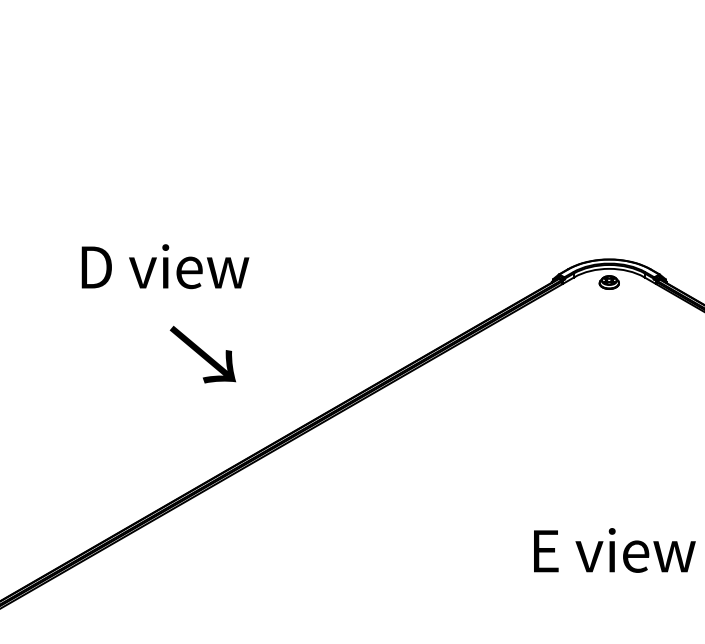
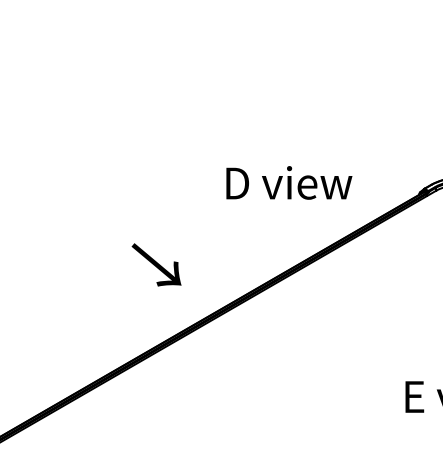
text: (165, 266) -> (289, 182), moved
text: (202, 354) -> (156, 264), moved

